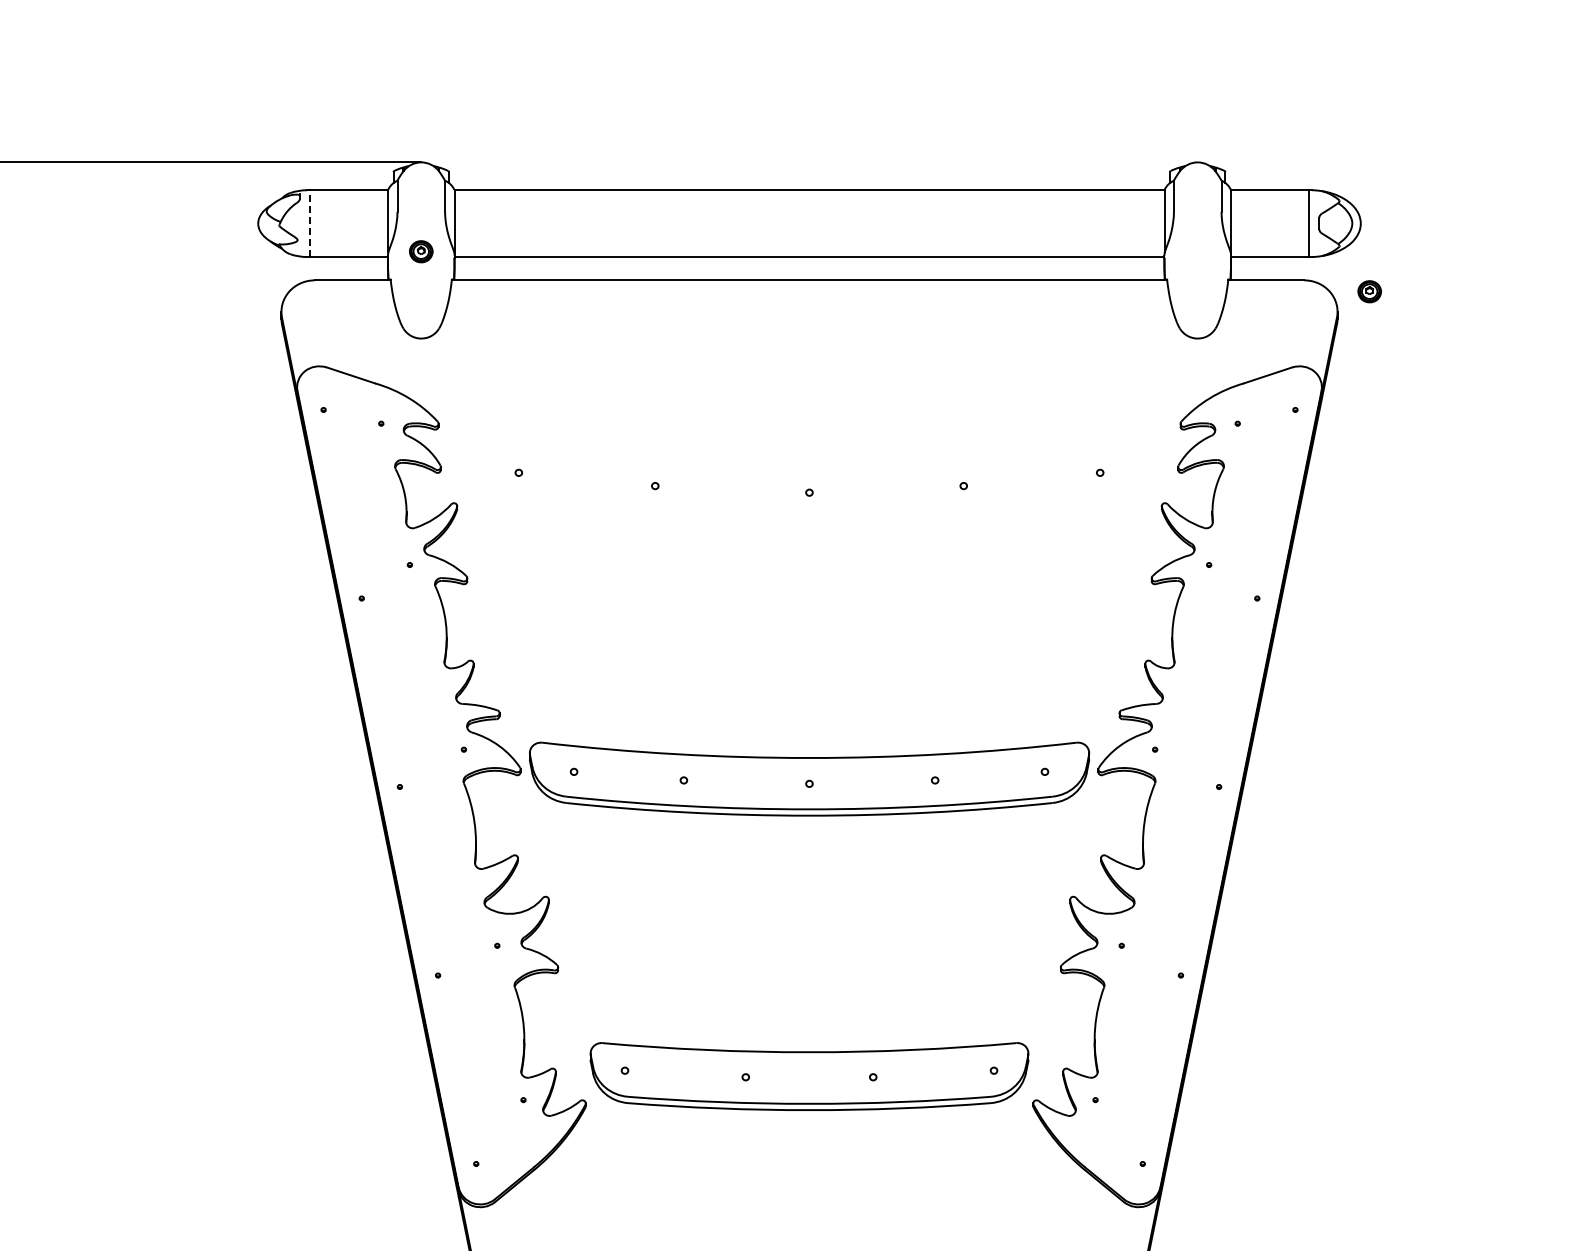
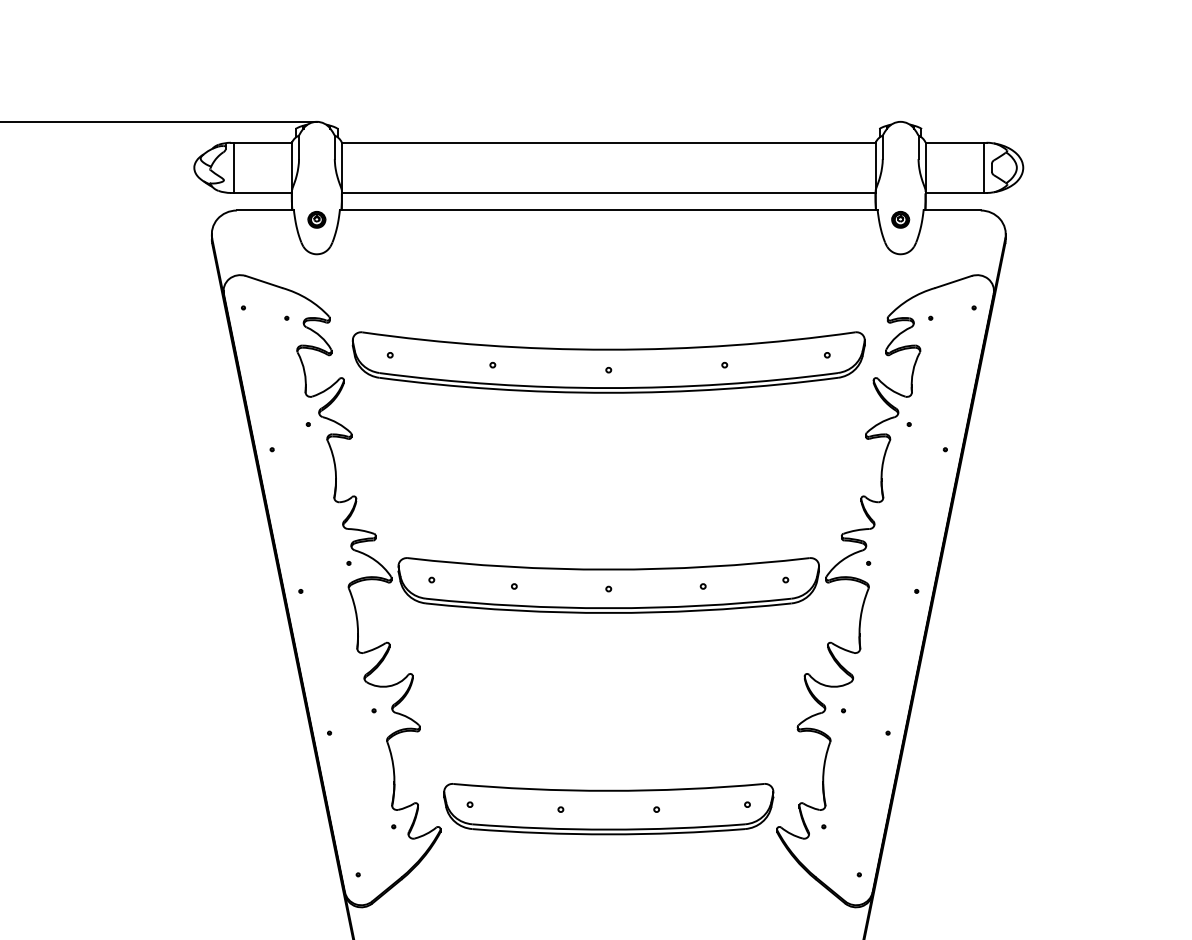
line: (310, 223) -> (233, 167), dashed -> solid
part: (421, 251) -> (317, 219), moved
part: (1369, 291) -> (900, 219), moved
part: (809, 482) -> (608, 362), added

